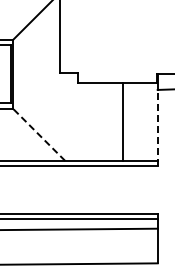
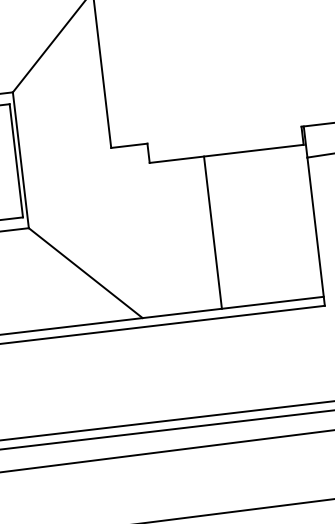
line: (122, 121) -> (212, 231), moved
line: (157, 127) -> (315, 231), dashed -> solid
line: (39, 135) -> (86, 274), dashed -> solid

